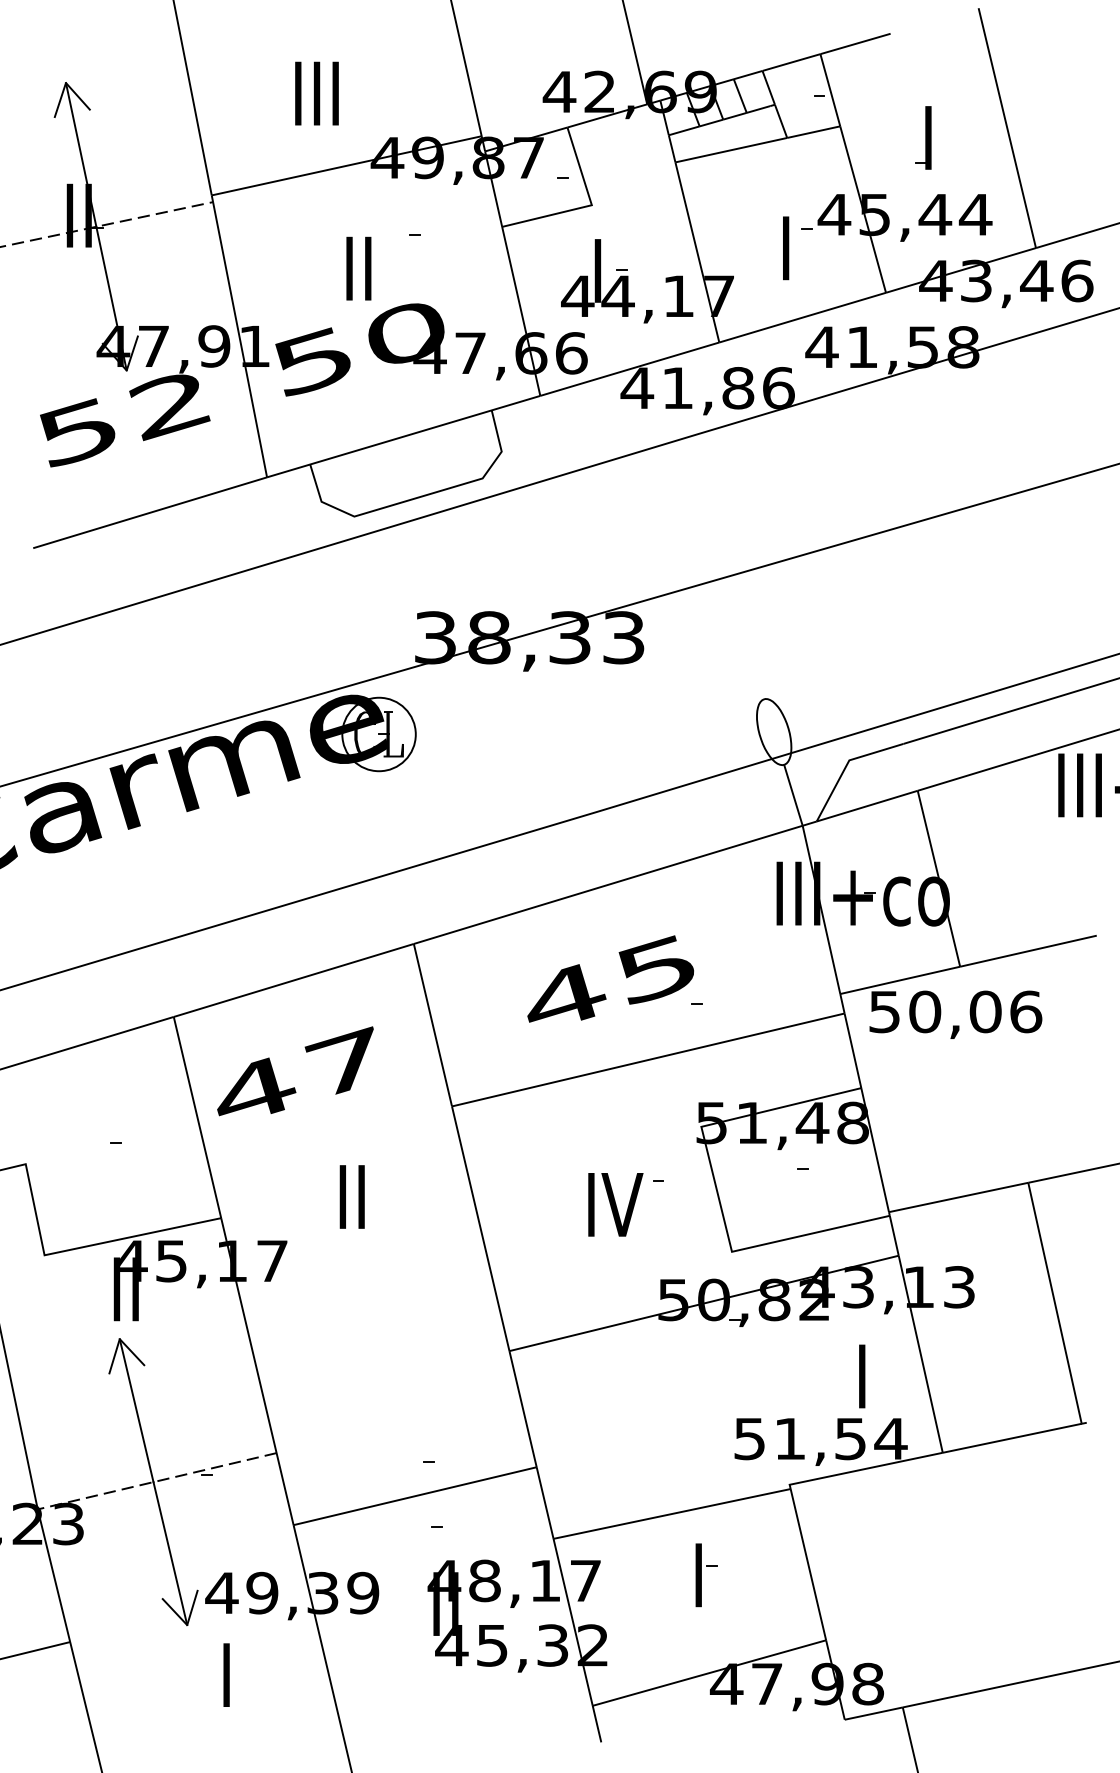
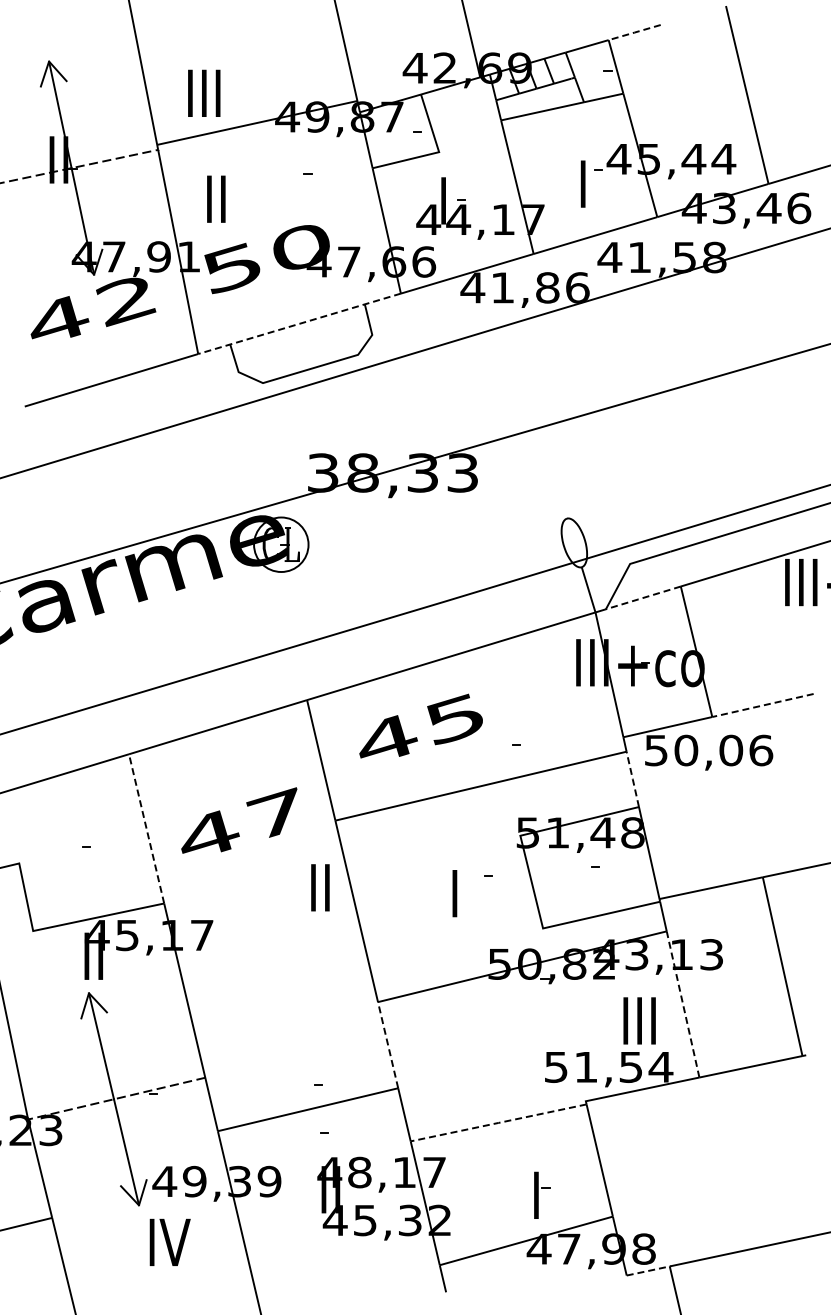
line: (855, 43) -> (634, 32), solid -> dashed
text: (317, 92) -> (204, 92), moved
part: (924, 136) -> (685, 101), removed
text: (359, 267) -> (216, 198), moved
text: (80, 432) -> (59, 320), 52 -> 42
line: (403, 436) -> (299, 323), solid -> dashed
line: (866, 806) -> (642, 598), solid -> dashed
line: (1027, 951) -> (762, 705), solid -> dashed
text: (609, 978) -> (420, 725), moved
line: (852, 1050) -> (632, 779), solid -> dashed
text: (295, 1071) -> (239, 820), moved
line: (197, 1117) -> (146, 828), solid -> dashed
text: (352, 1196) -> (320, 887), moved
text: (615, 1204) -> (456, 893), IV -> I
line: (921, 1354) -> (683, 1004), solid -> dashed
text: (861, 1375) -> (639, 1020), I -> III
line: (523, 1409) -> (388, 1045), solid -> dashed
line: (671, 1513) -> (498, 1122), solid -> dashed
part: (706, 1574) -> (542, 1194), moved
text: (228, 1675) -> (169, 1242), I -> IV
line: (874, 1714) -> (648, 1271), solid -> dashed

